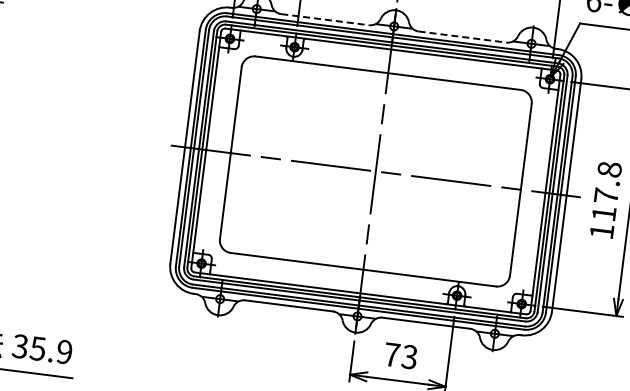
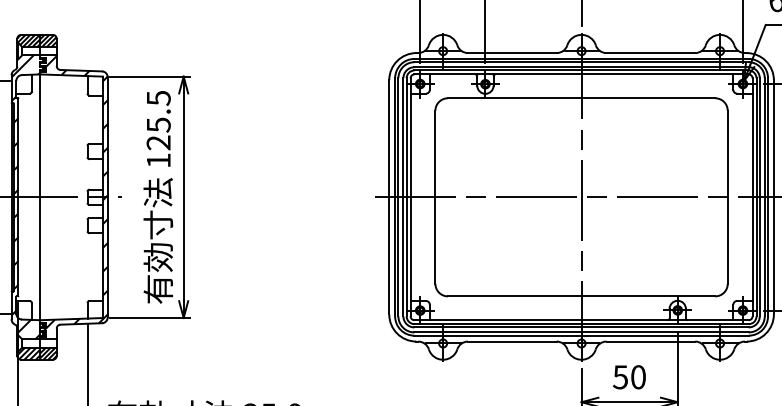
line: (325, 20) -> (512, 53), dashed -> solid
line: (463, 37) -> (651, 53), dashed -> solid
text: (399, 356) -> (628, 377), 73 -> 50

